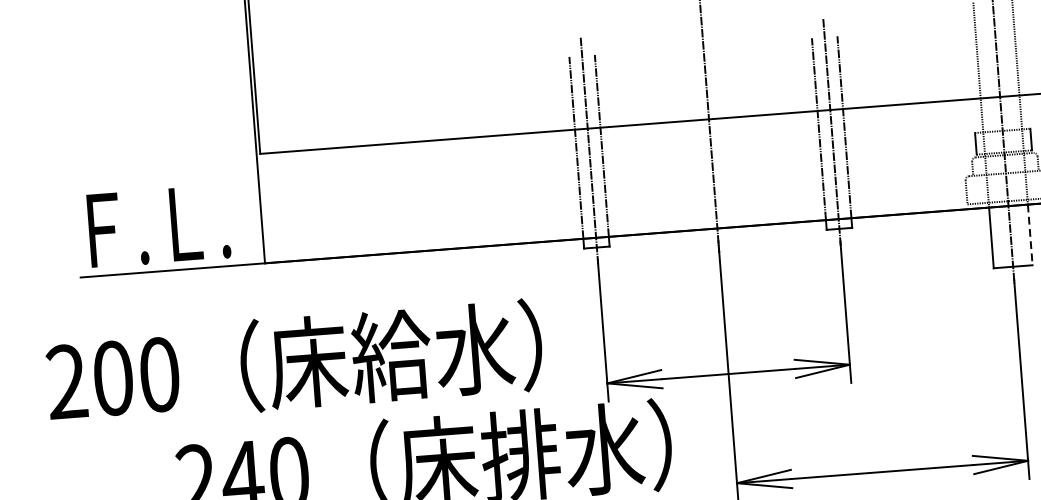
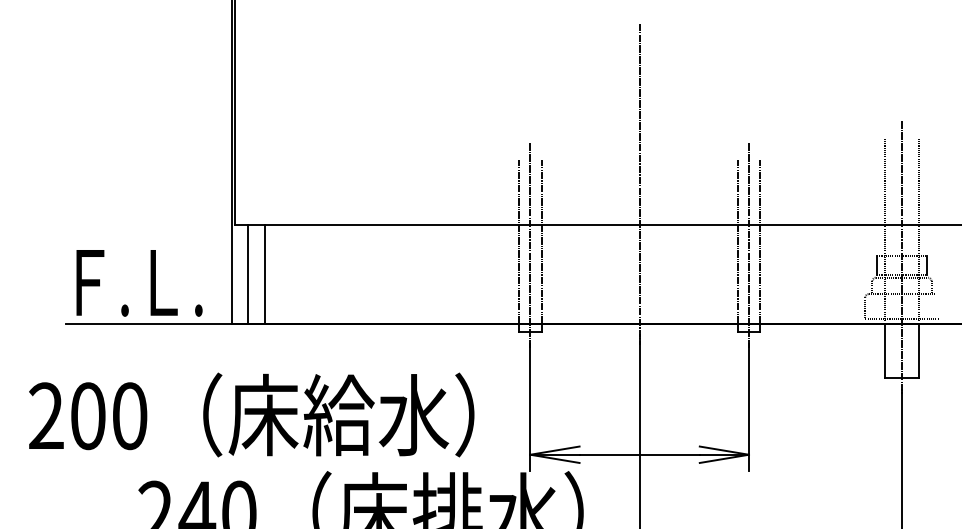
line: (296, 206) -> (264, 274), added
line: (279, 207) -> (248, 274), added
line: (1030, 235) -> (919, 351), dashed -> solid

